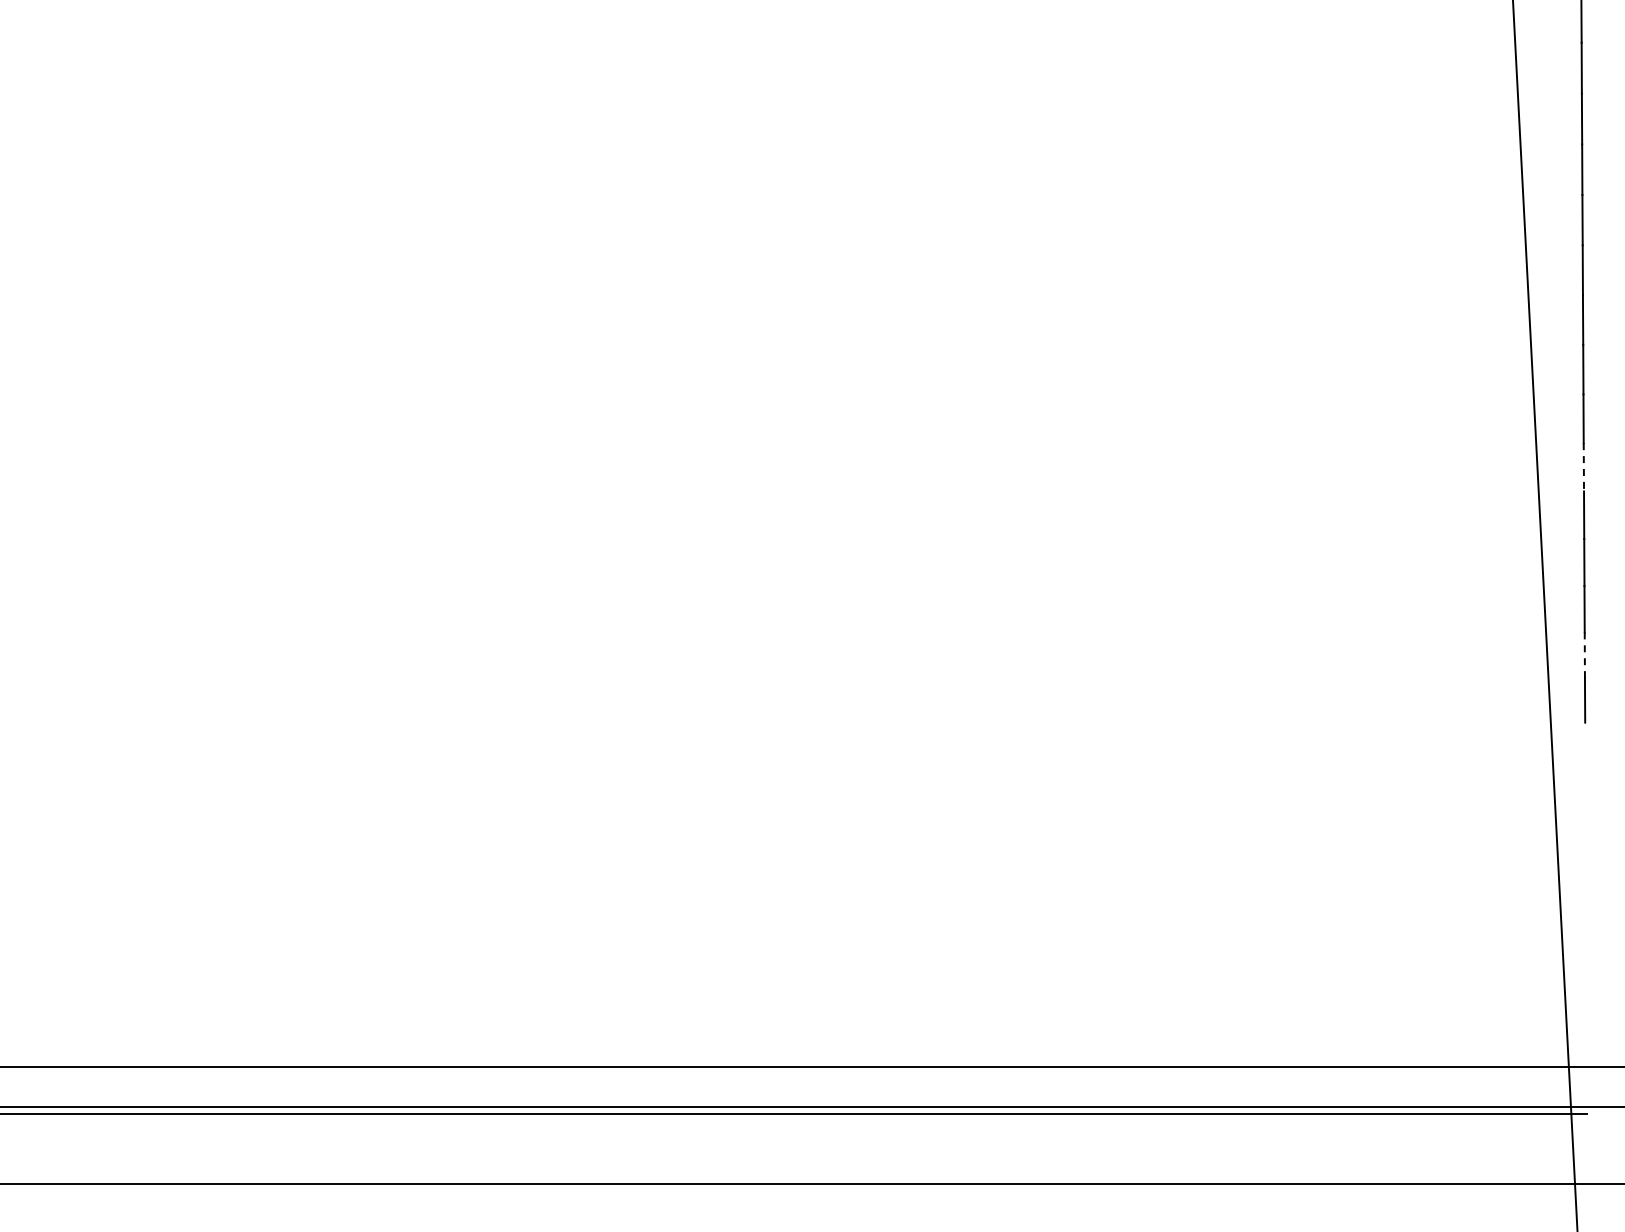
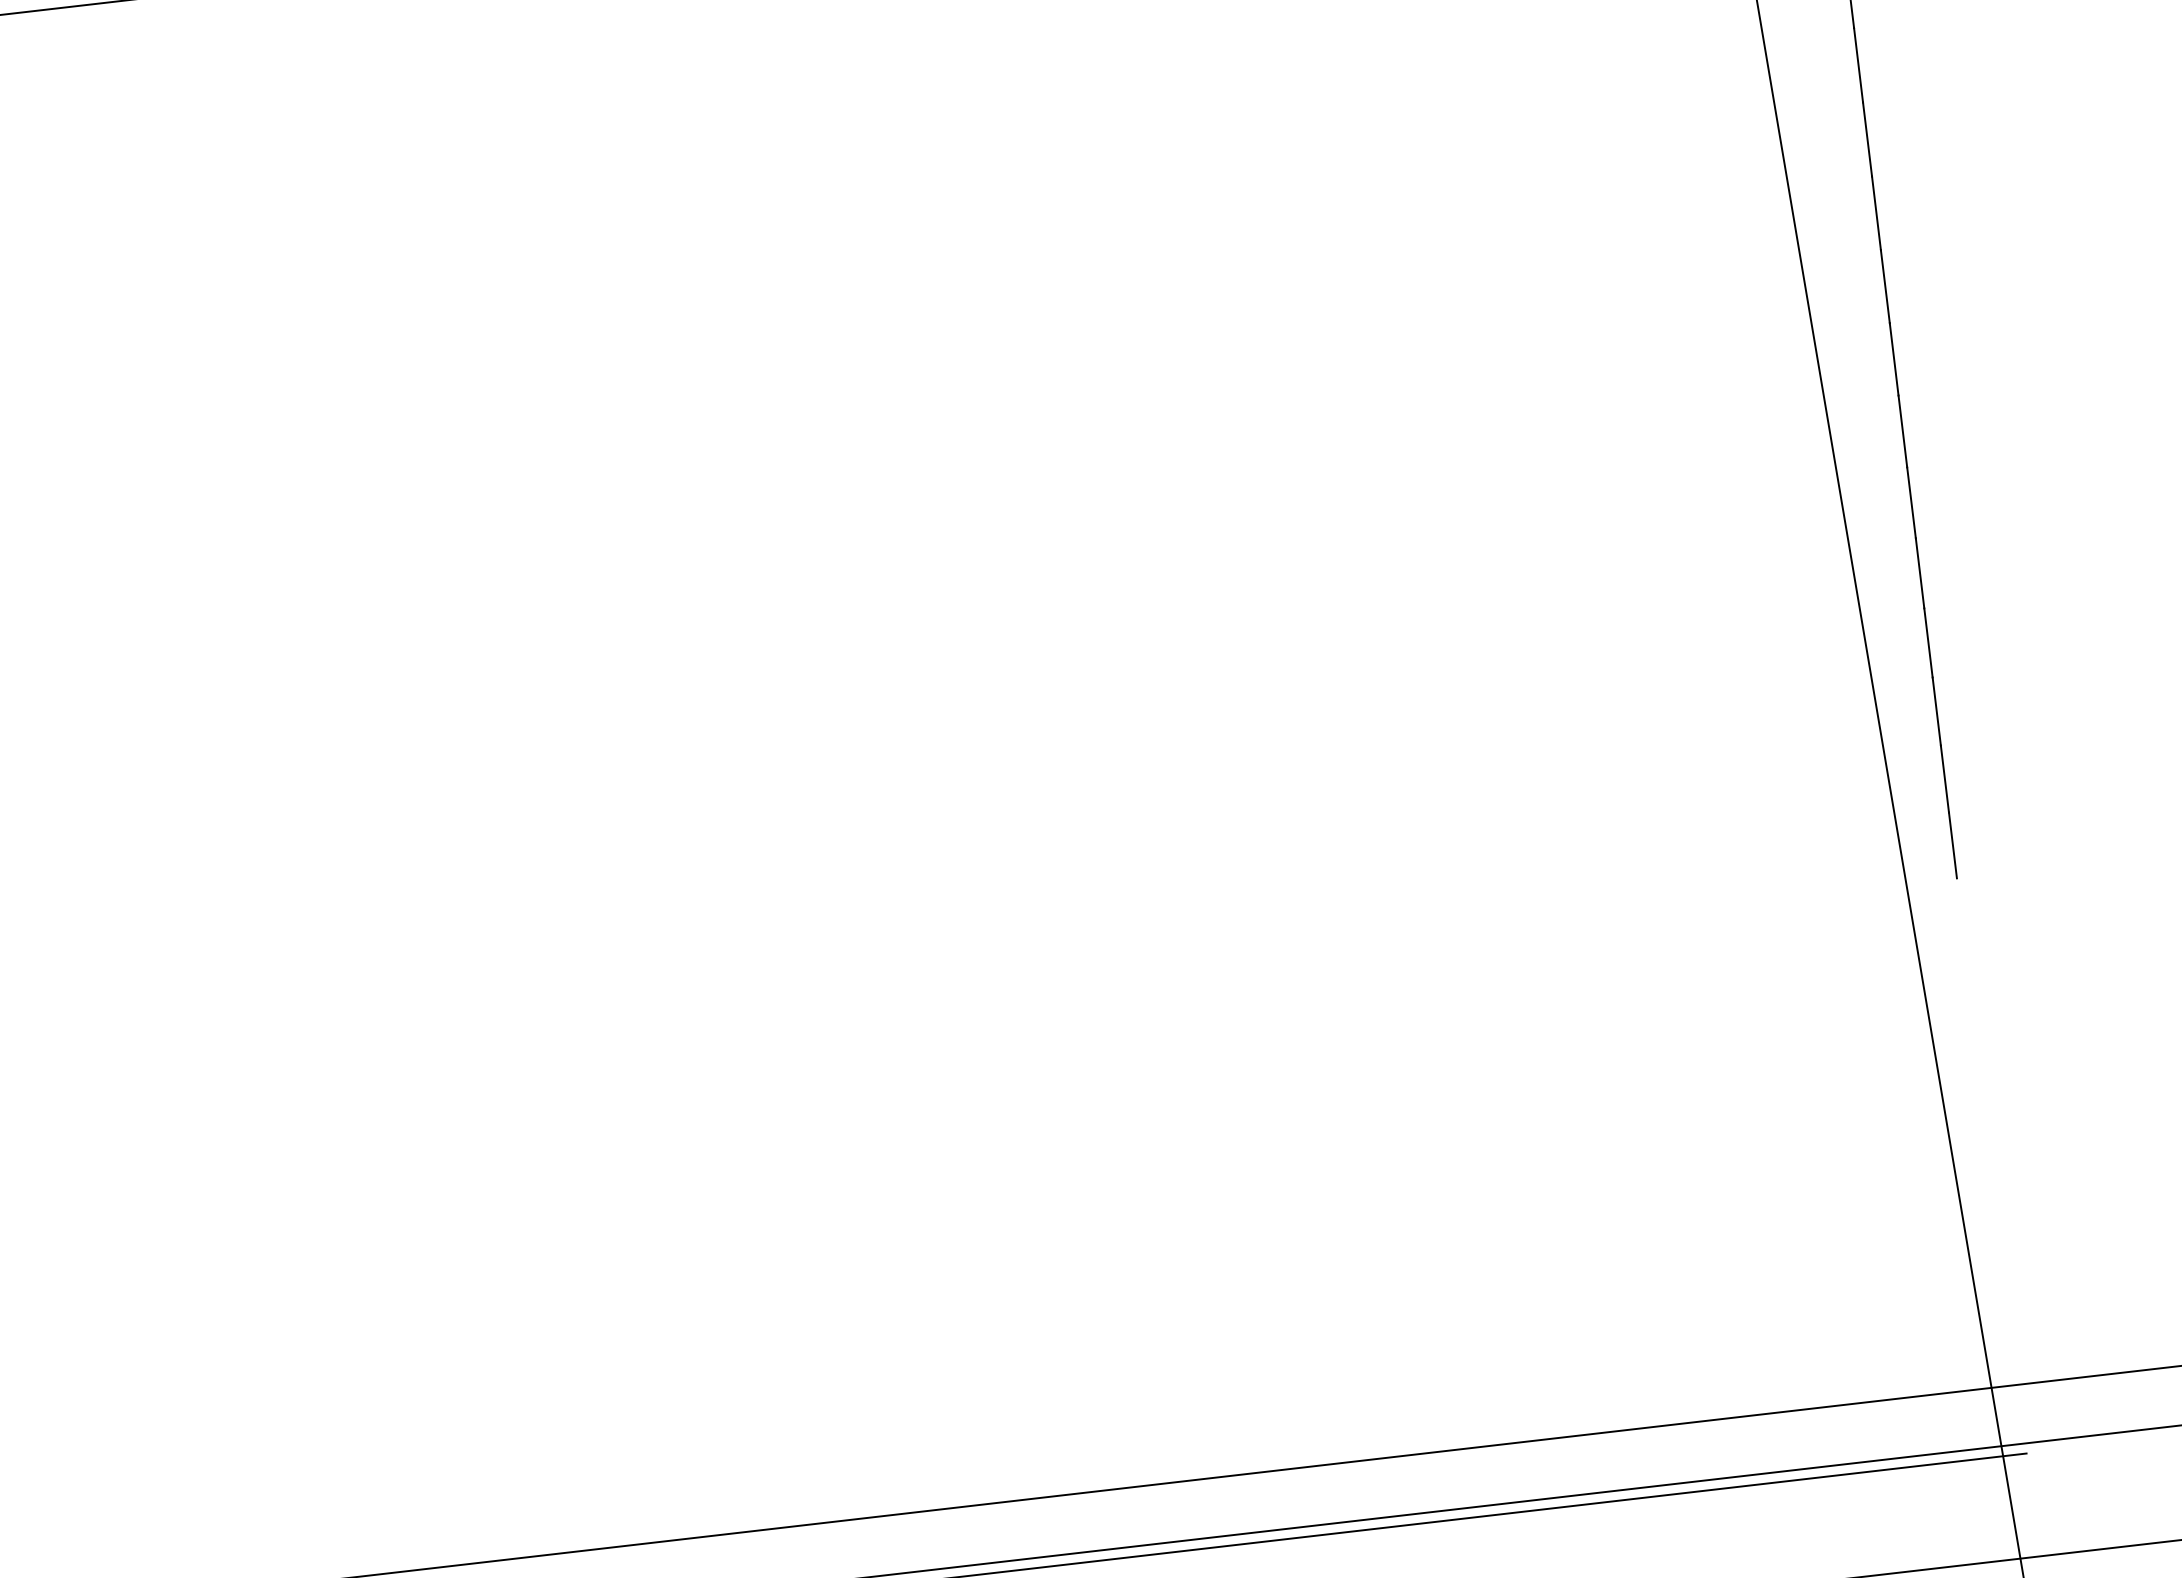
line: (1583, 467) -> (1911, 503), dashed -> solid
line: (1584, 655) -> (1944, 779), dashed -> solid

